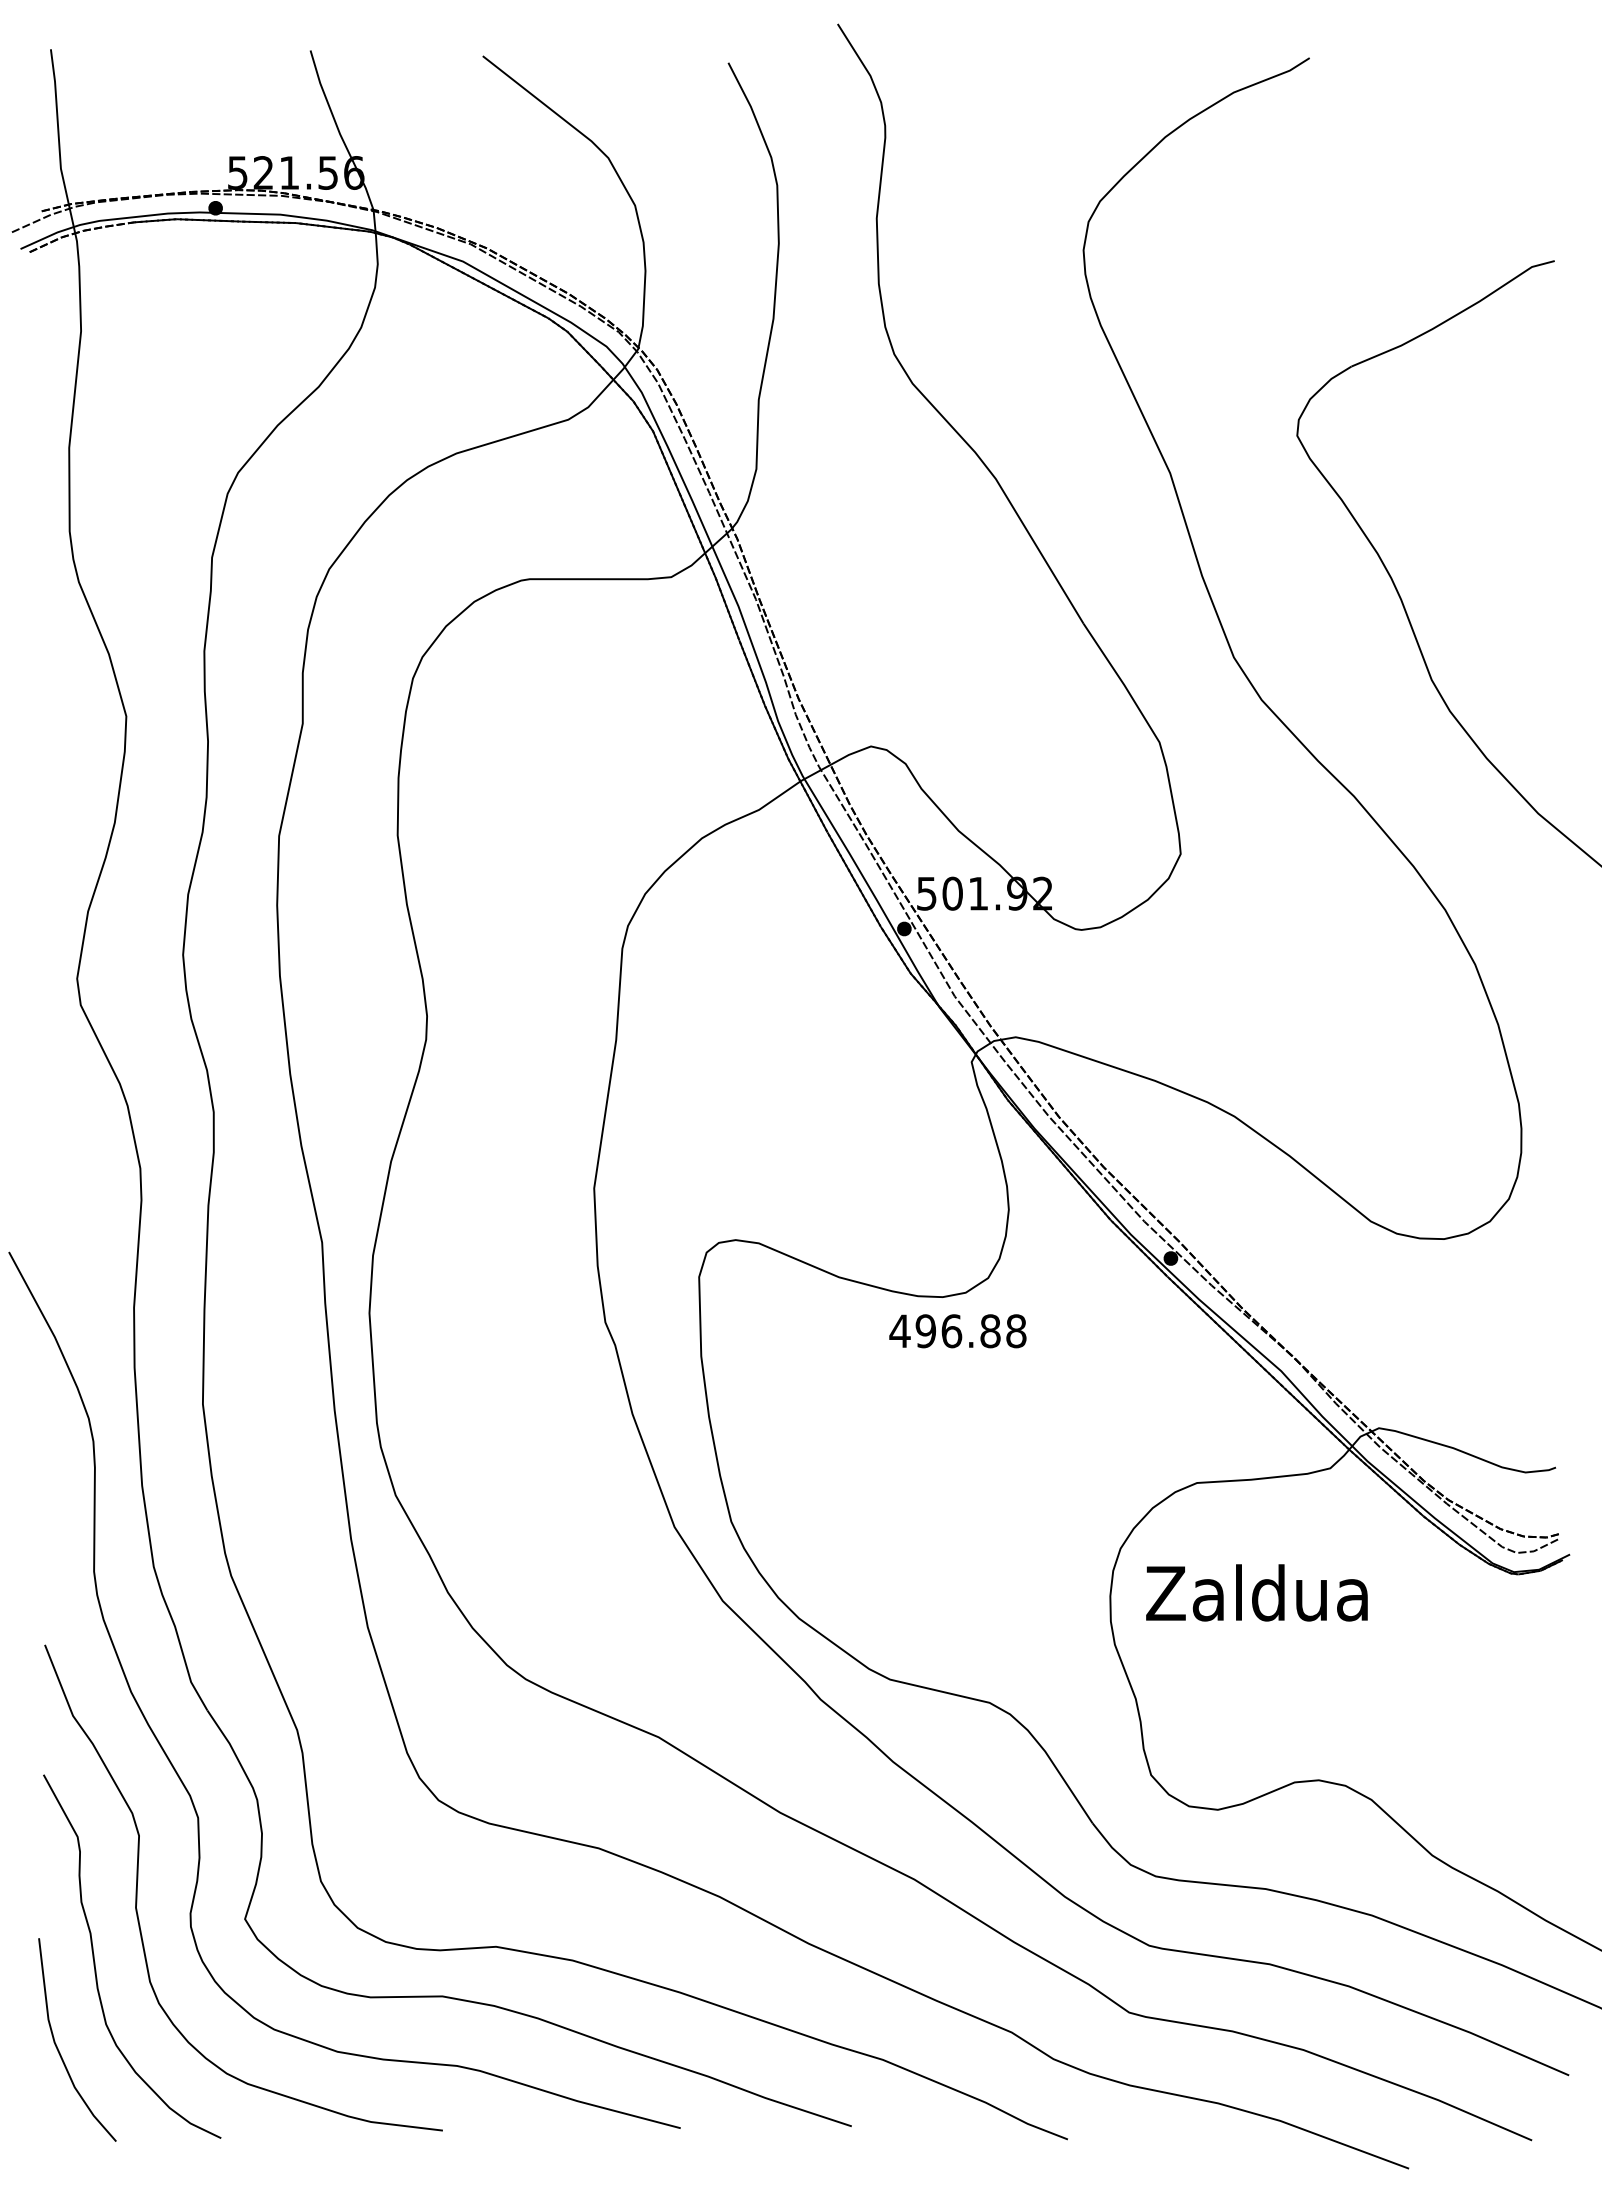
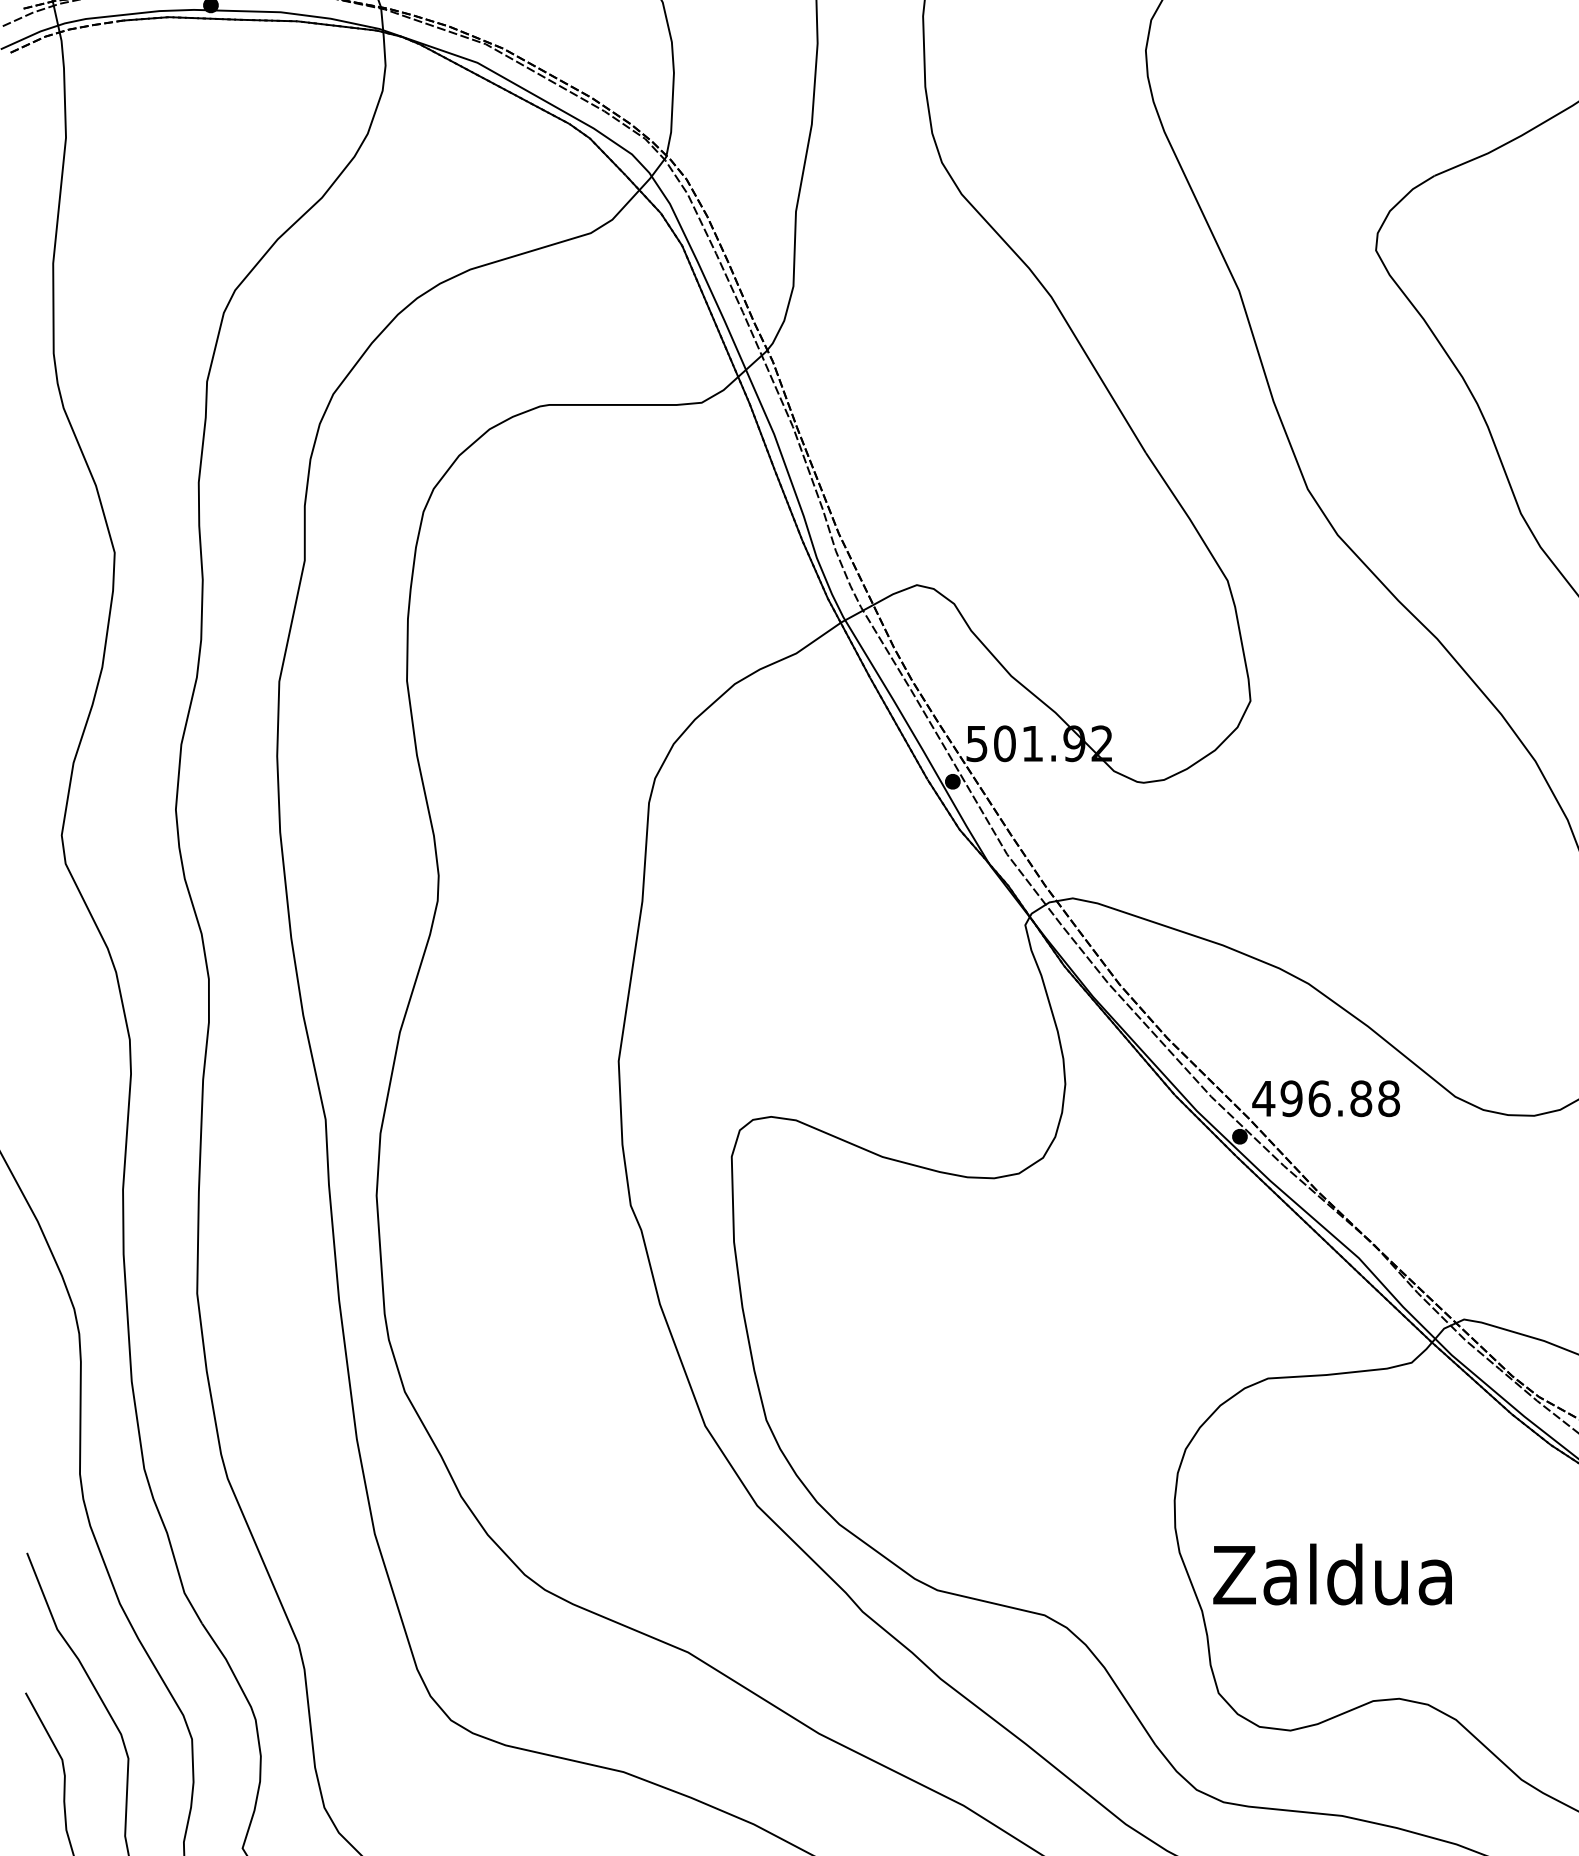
text: (957, 1331) -> (1325, 1098), moved
text: (1256, 1592) -> (1332, 1574), moved

